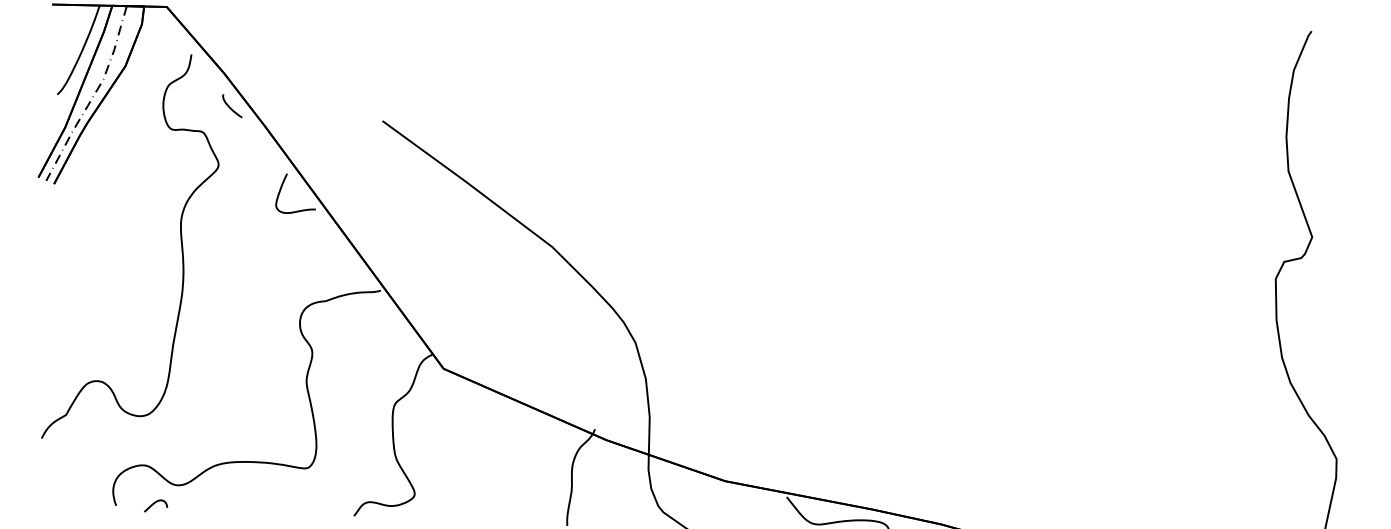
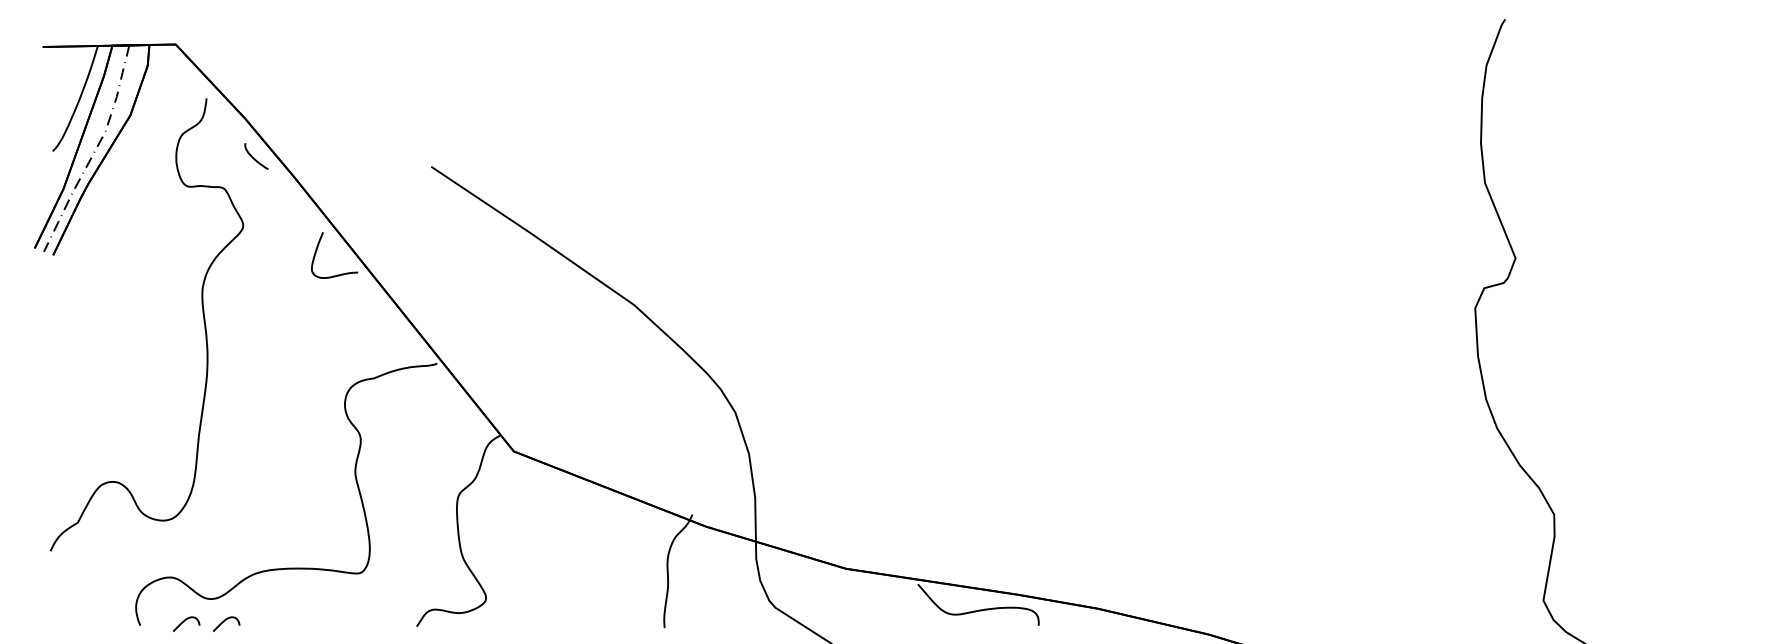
curve: (189, 505) -> (225, 621), added

